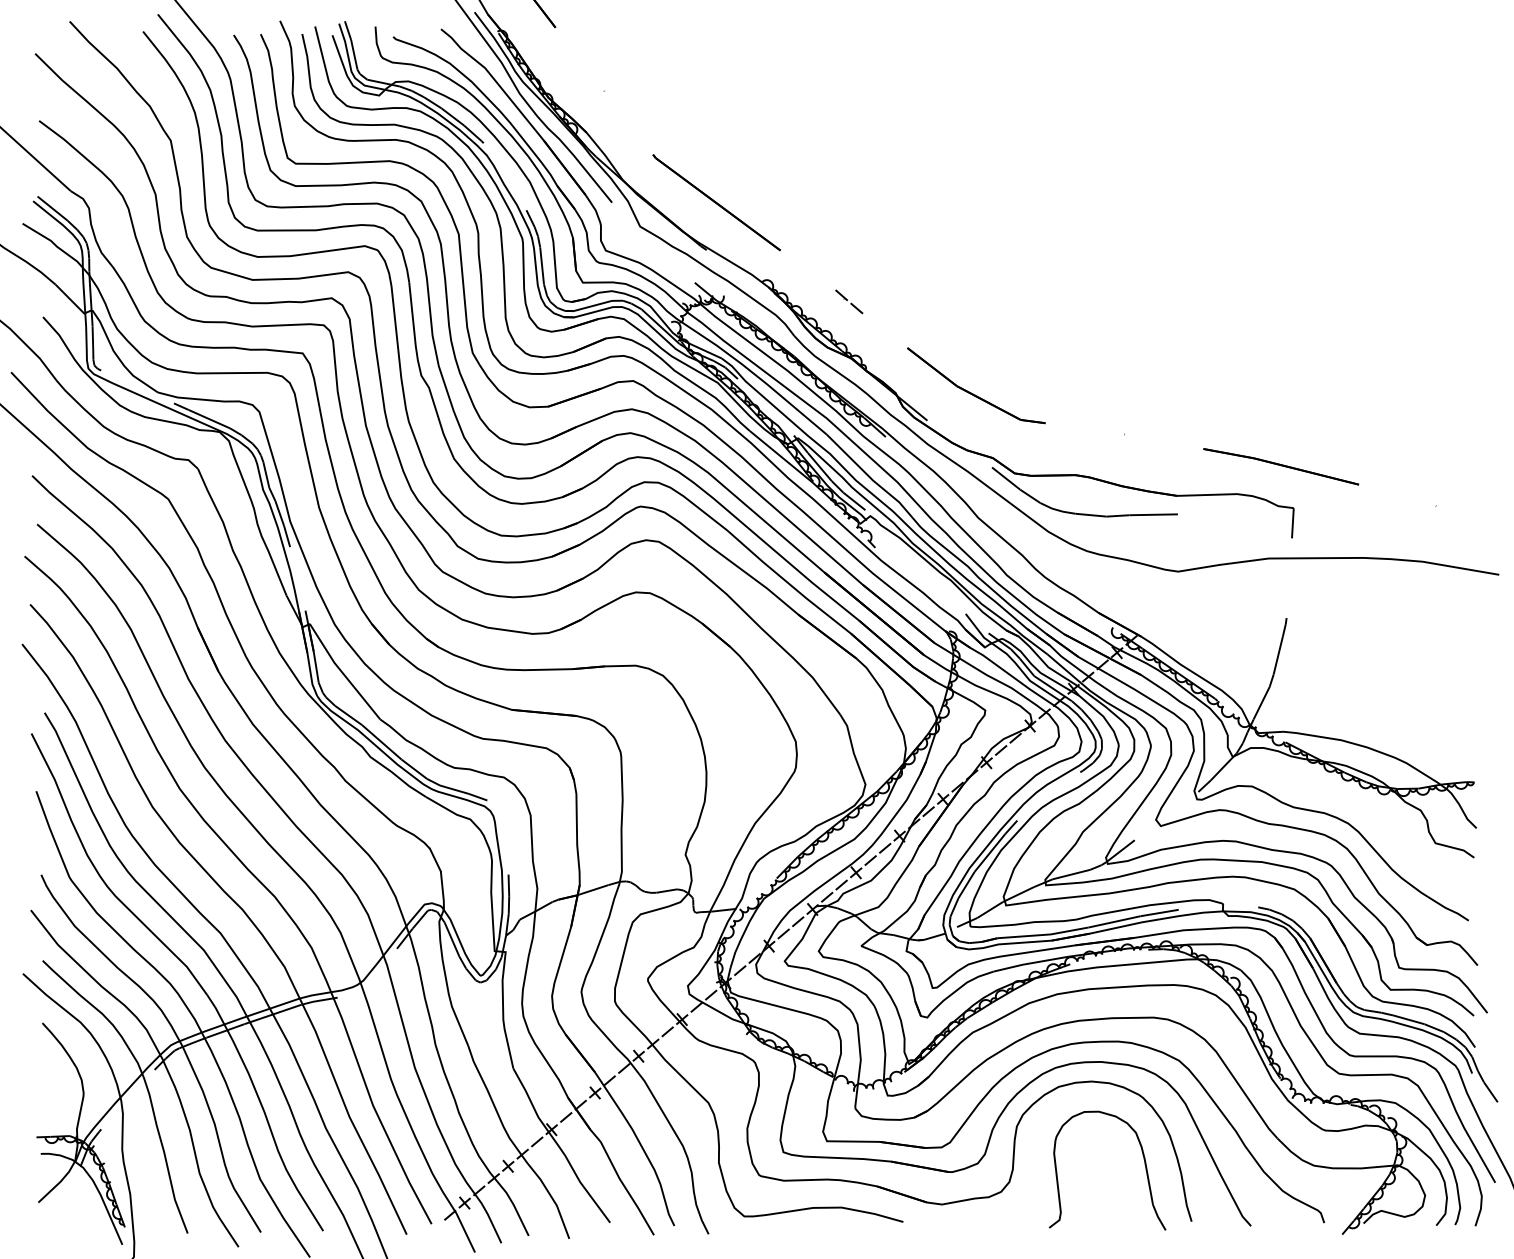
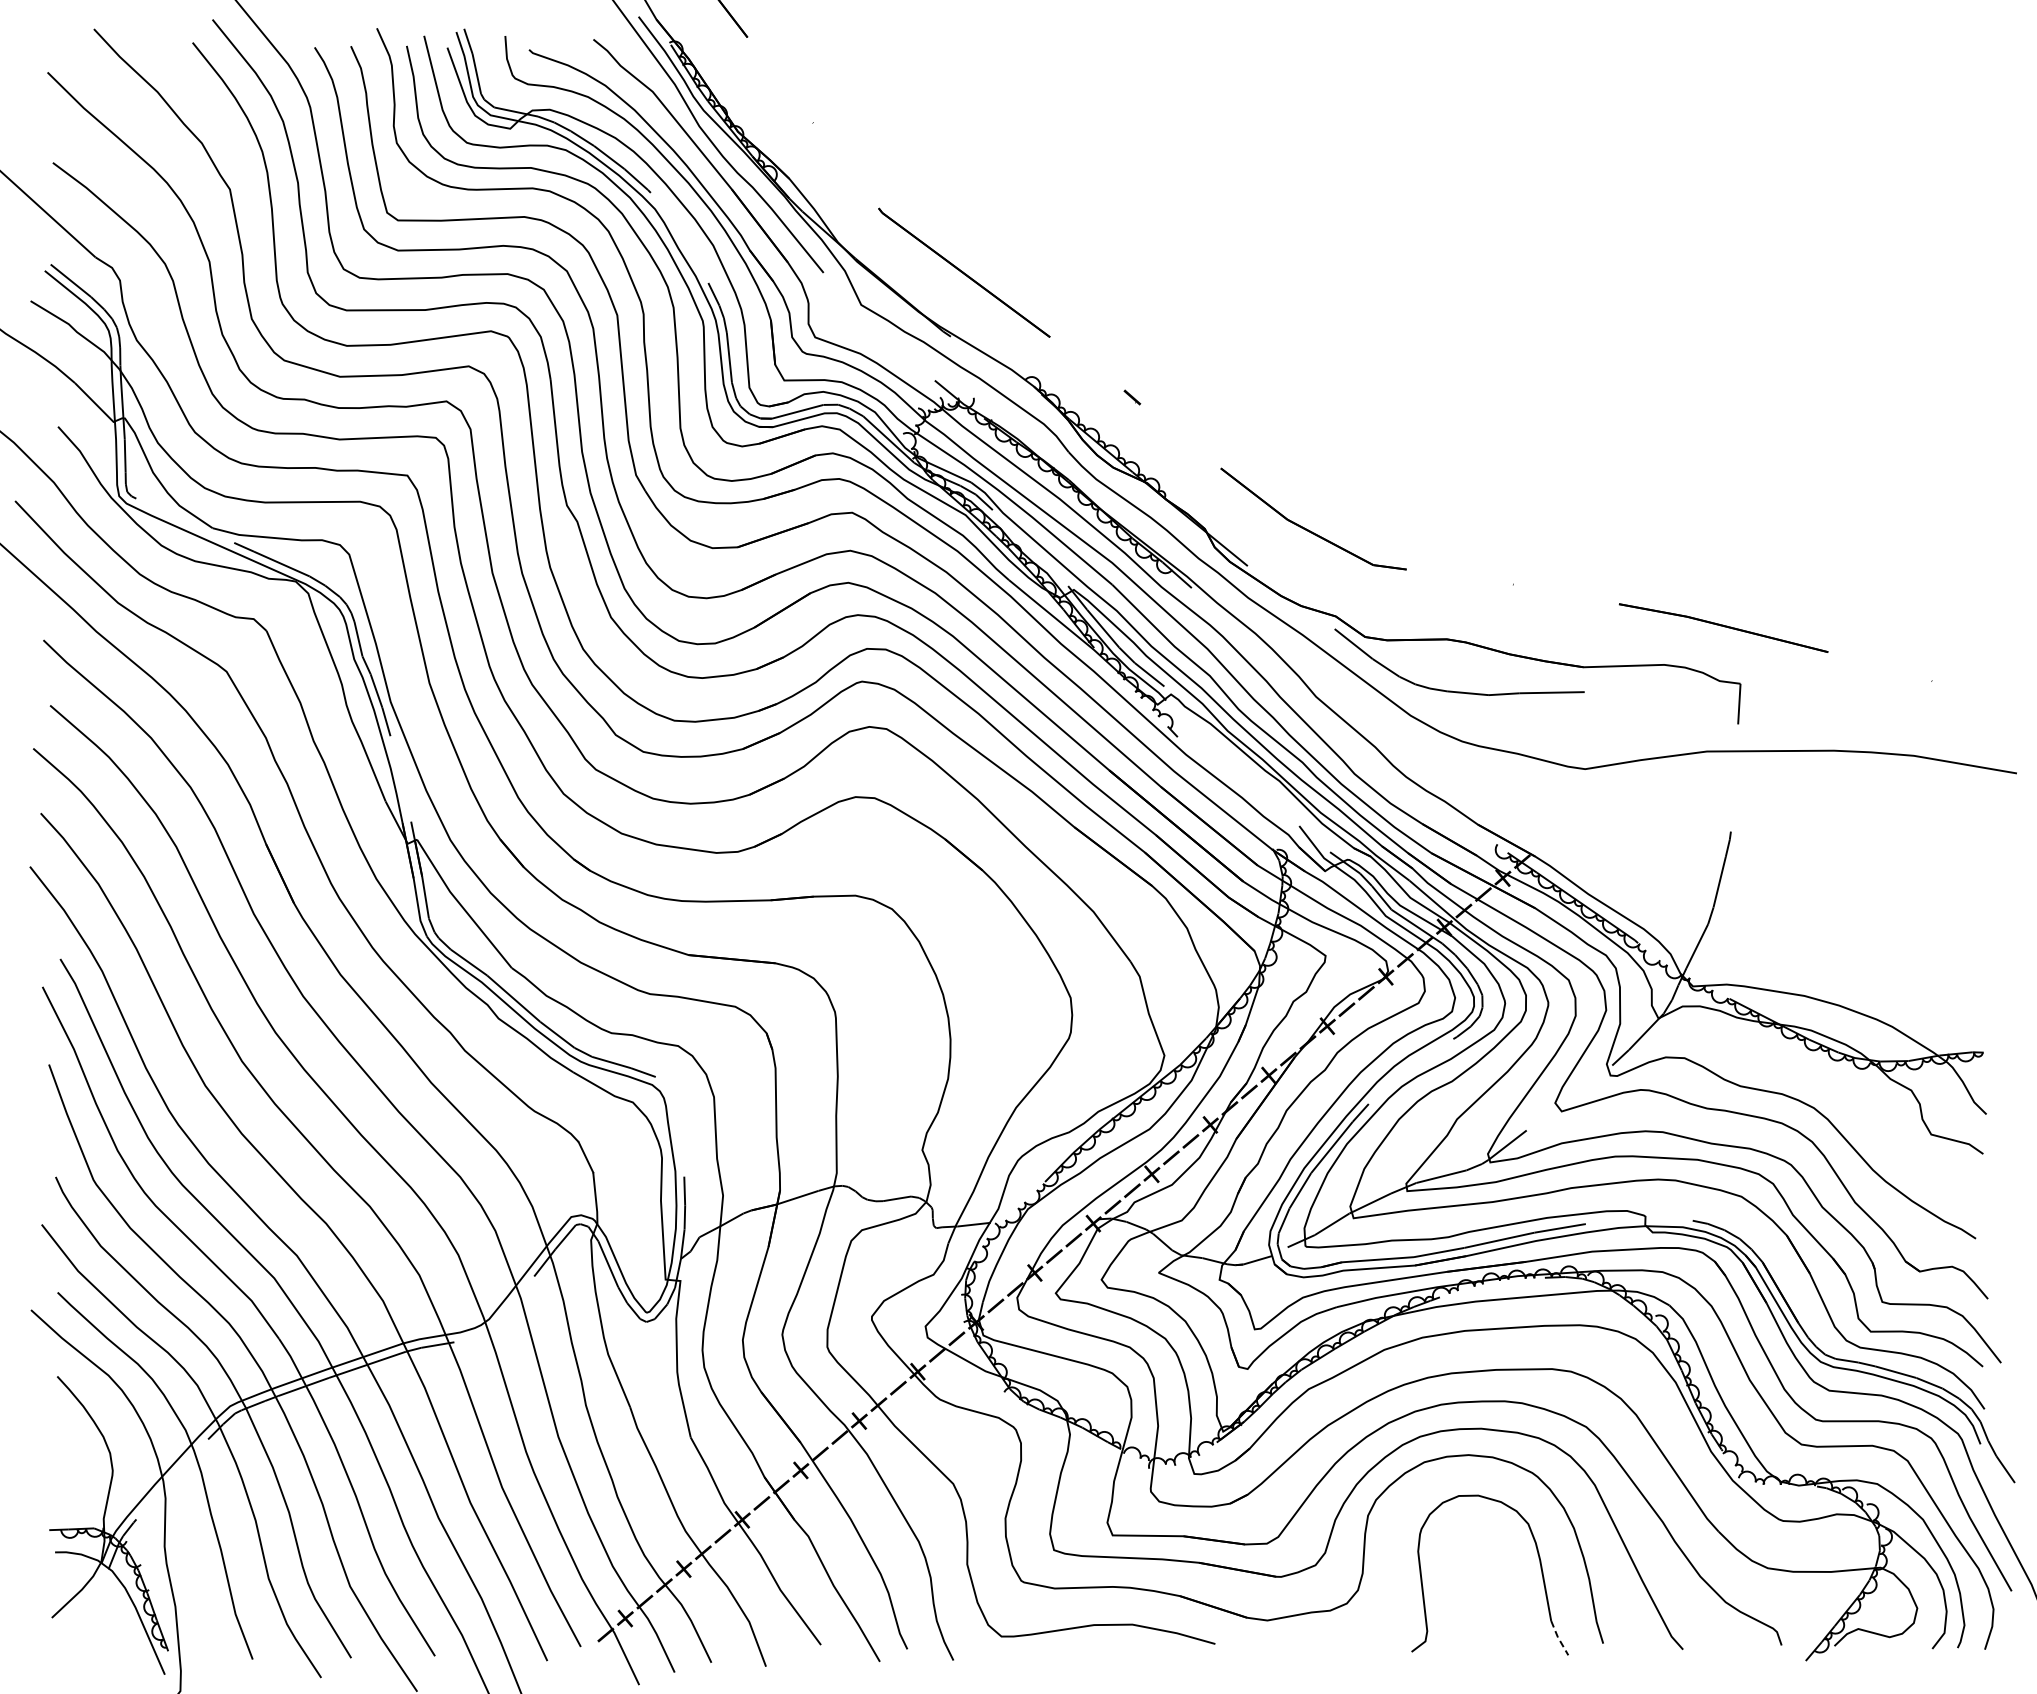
fill: (856, 308) -> (1152, 415), removed
line: (1158, 1217) -> (1558, 1638), solid -> dashed

